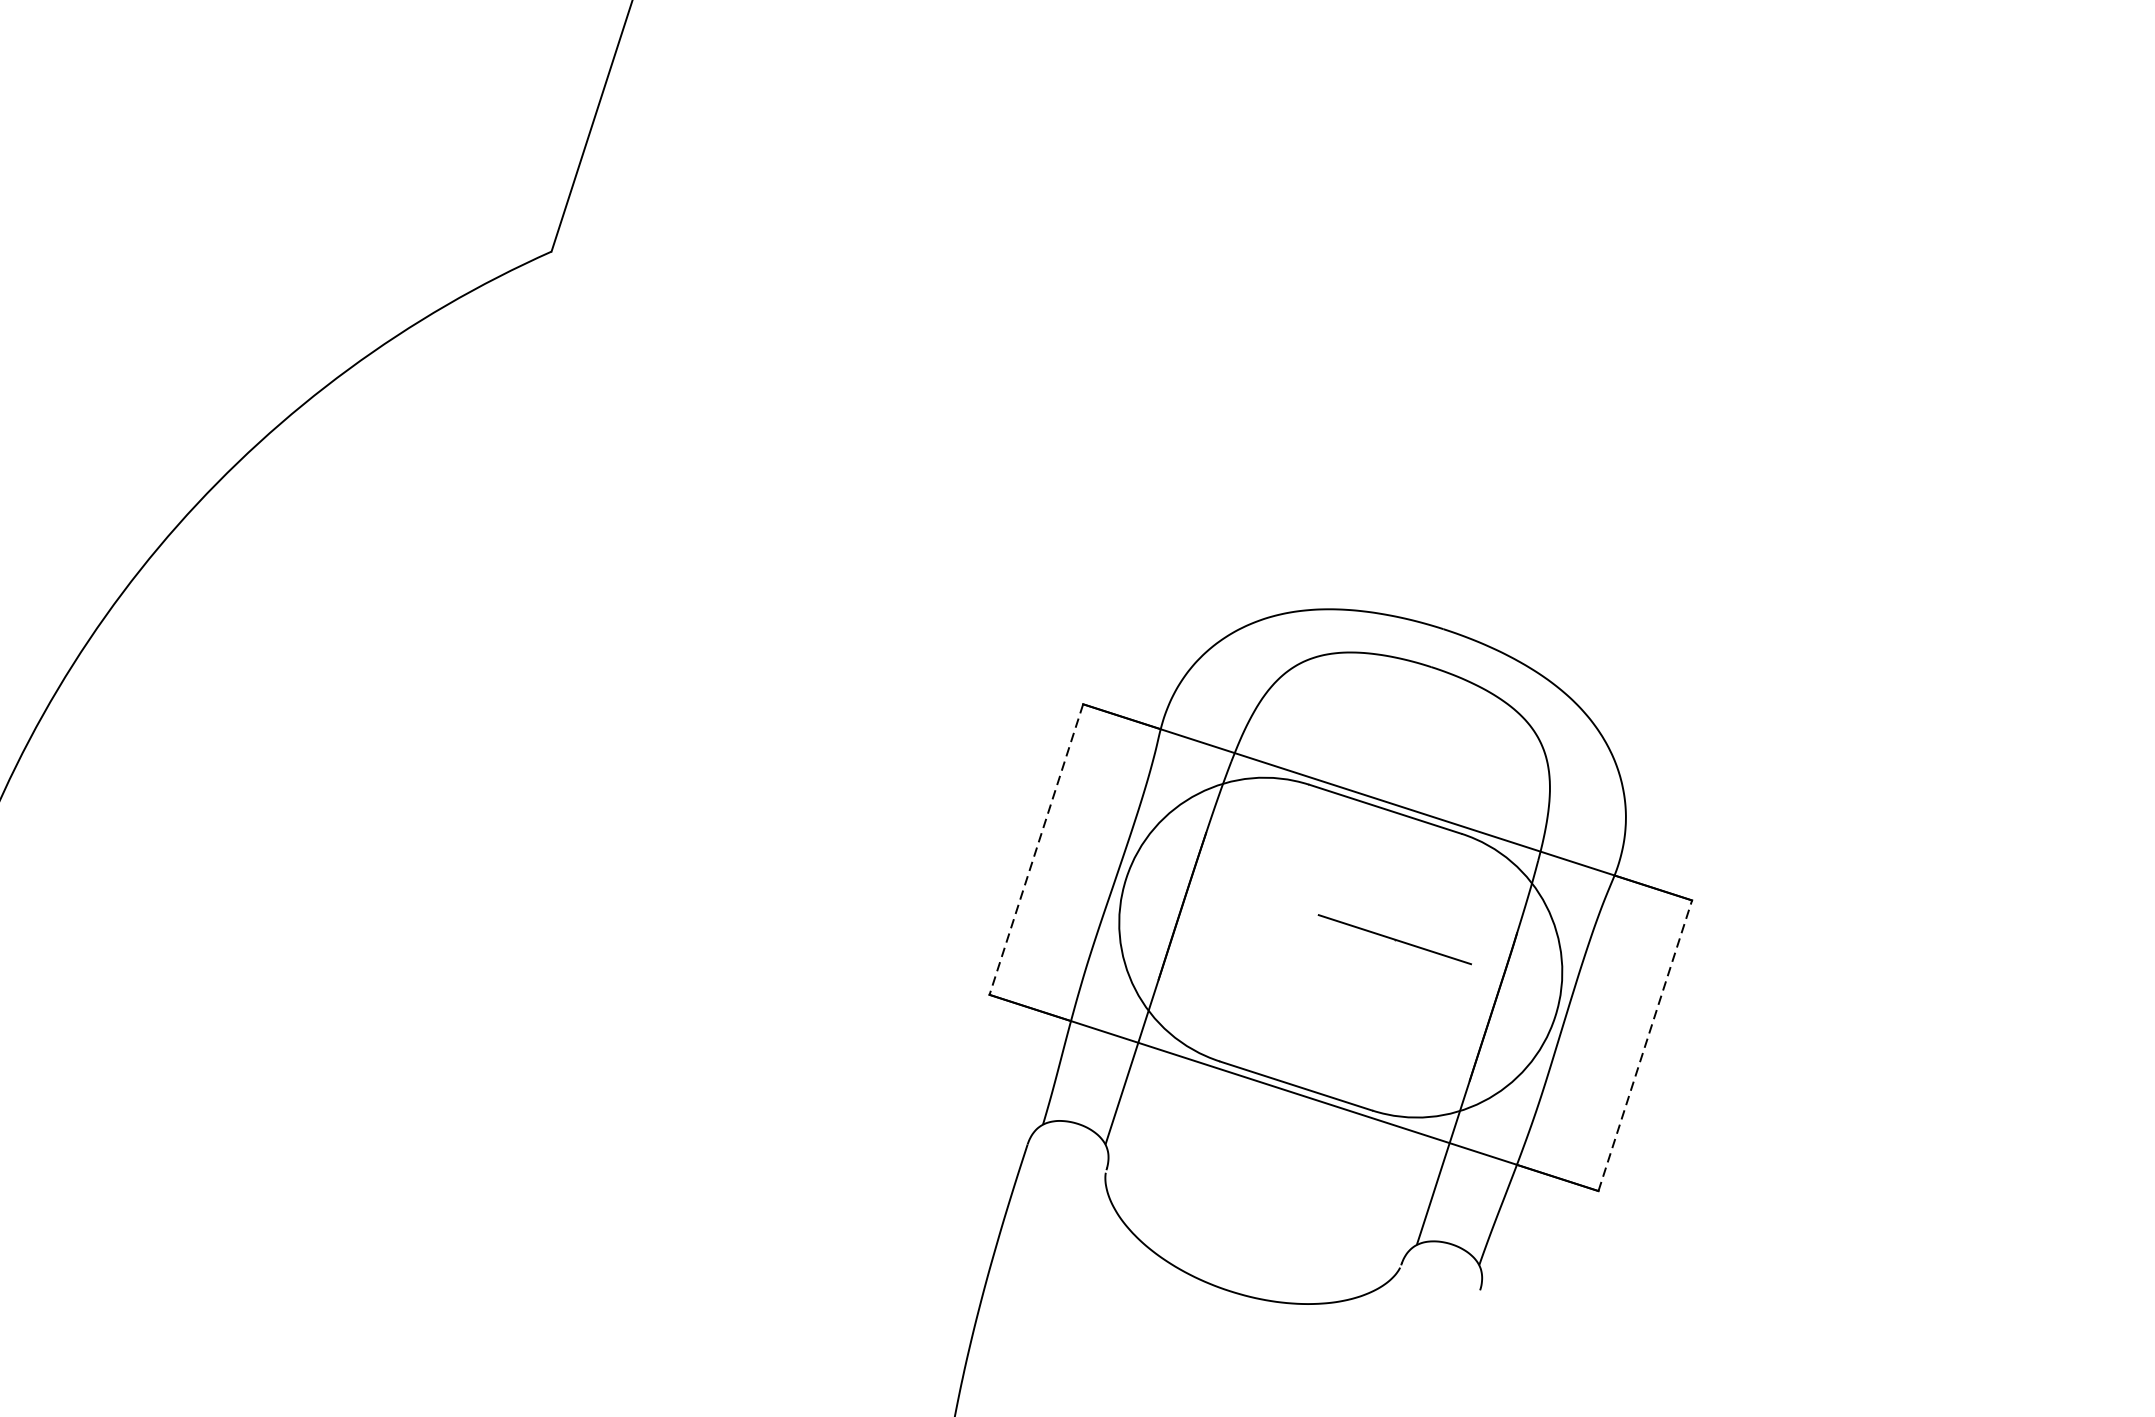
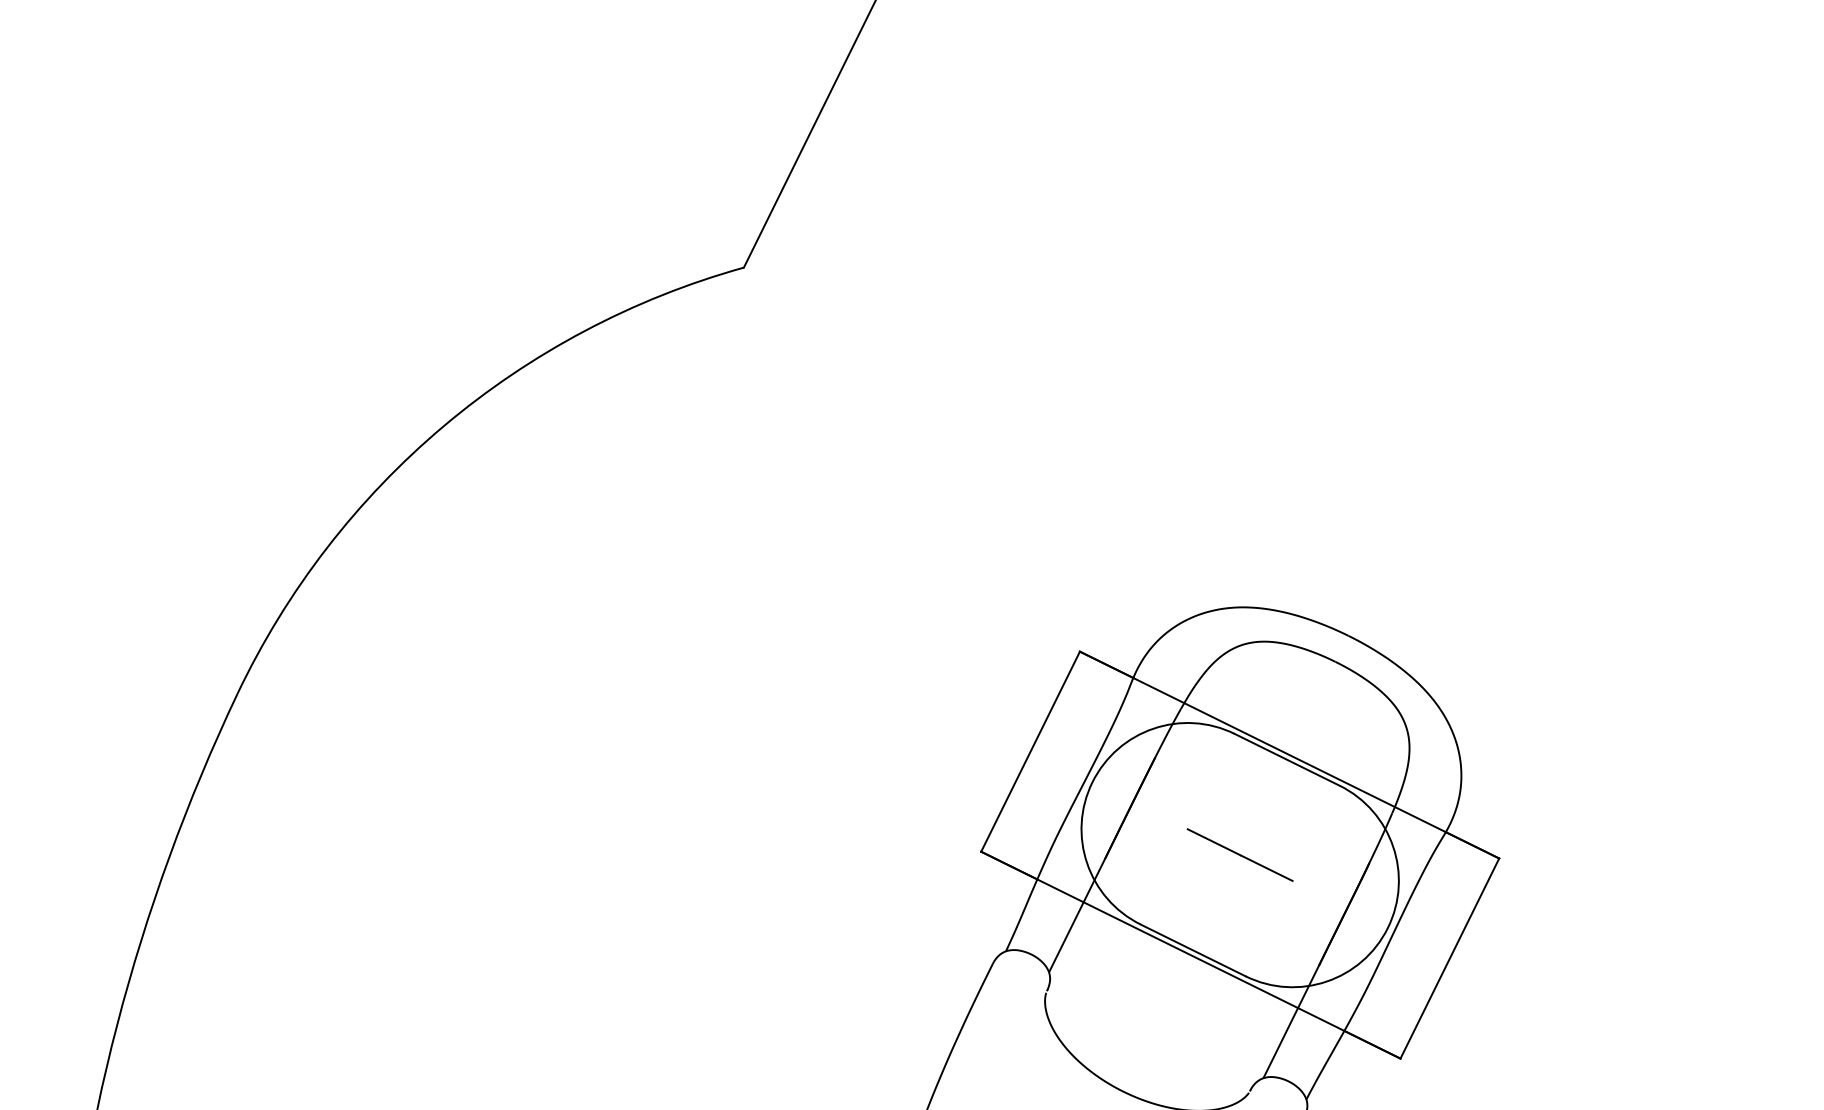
line: (1036, 849) -> (1030, 751), dashed -> solid
line: (1393, 938) -> (1239, 854), moved
line: (1644, 1045) -> (1449, 958), dashed -> solid

